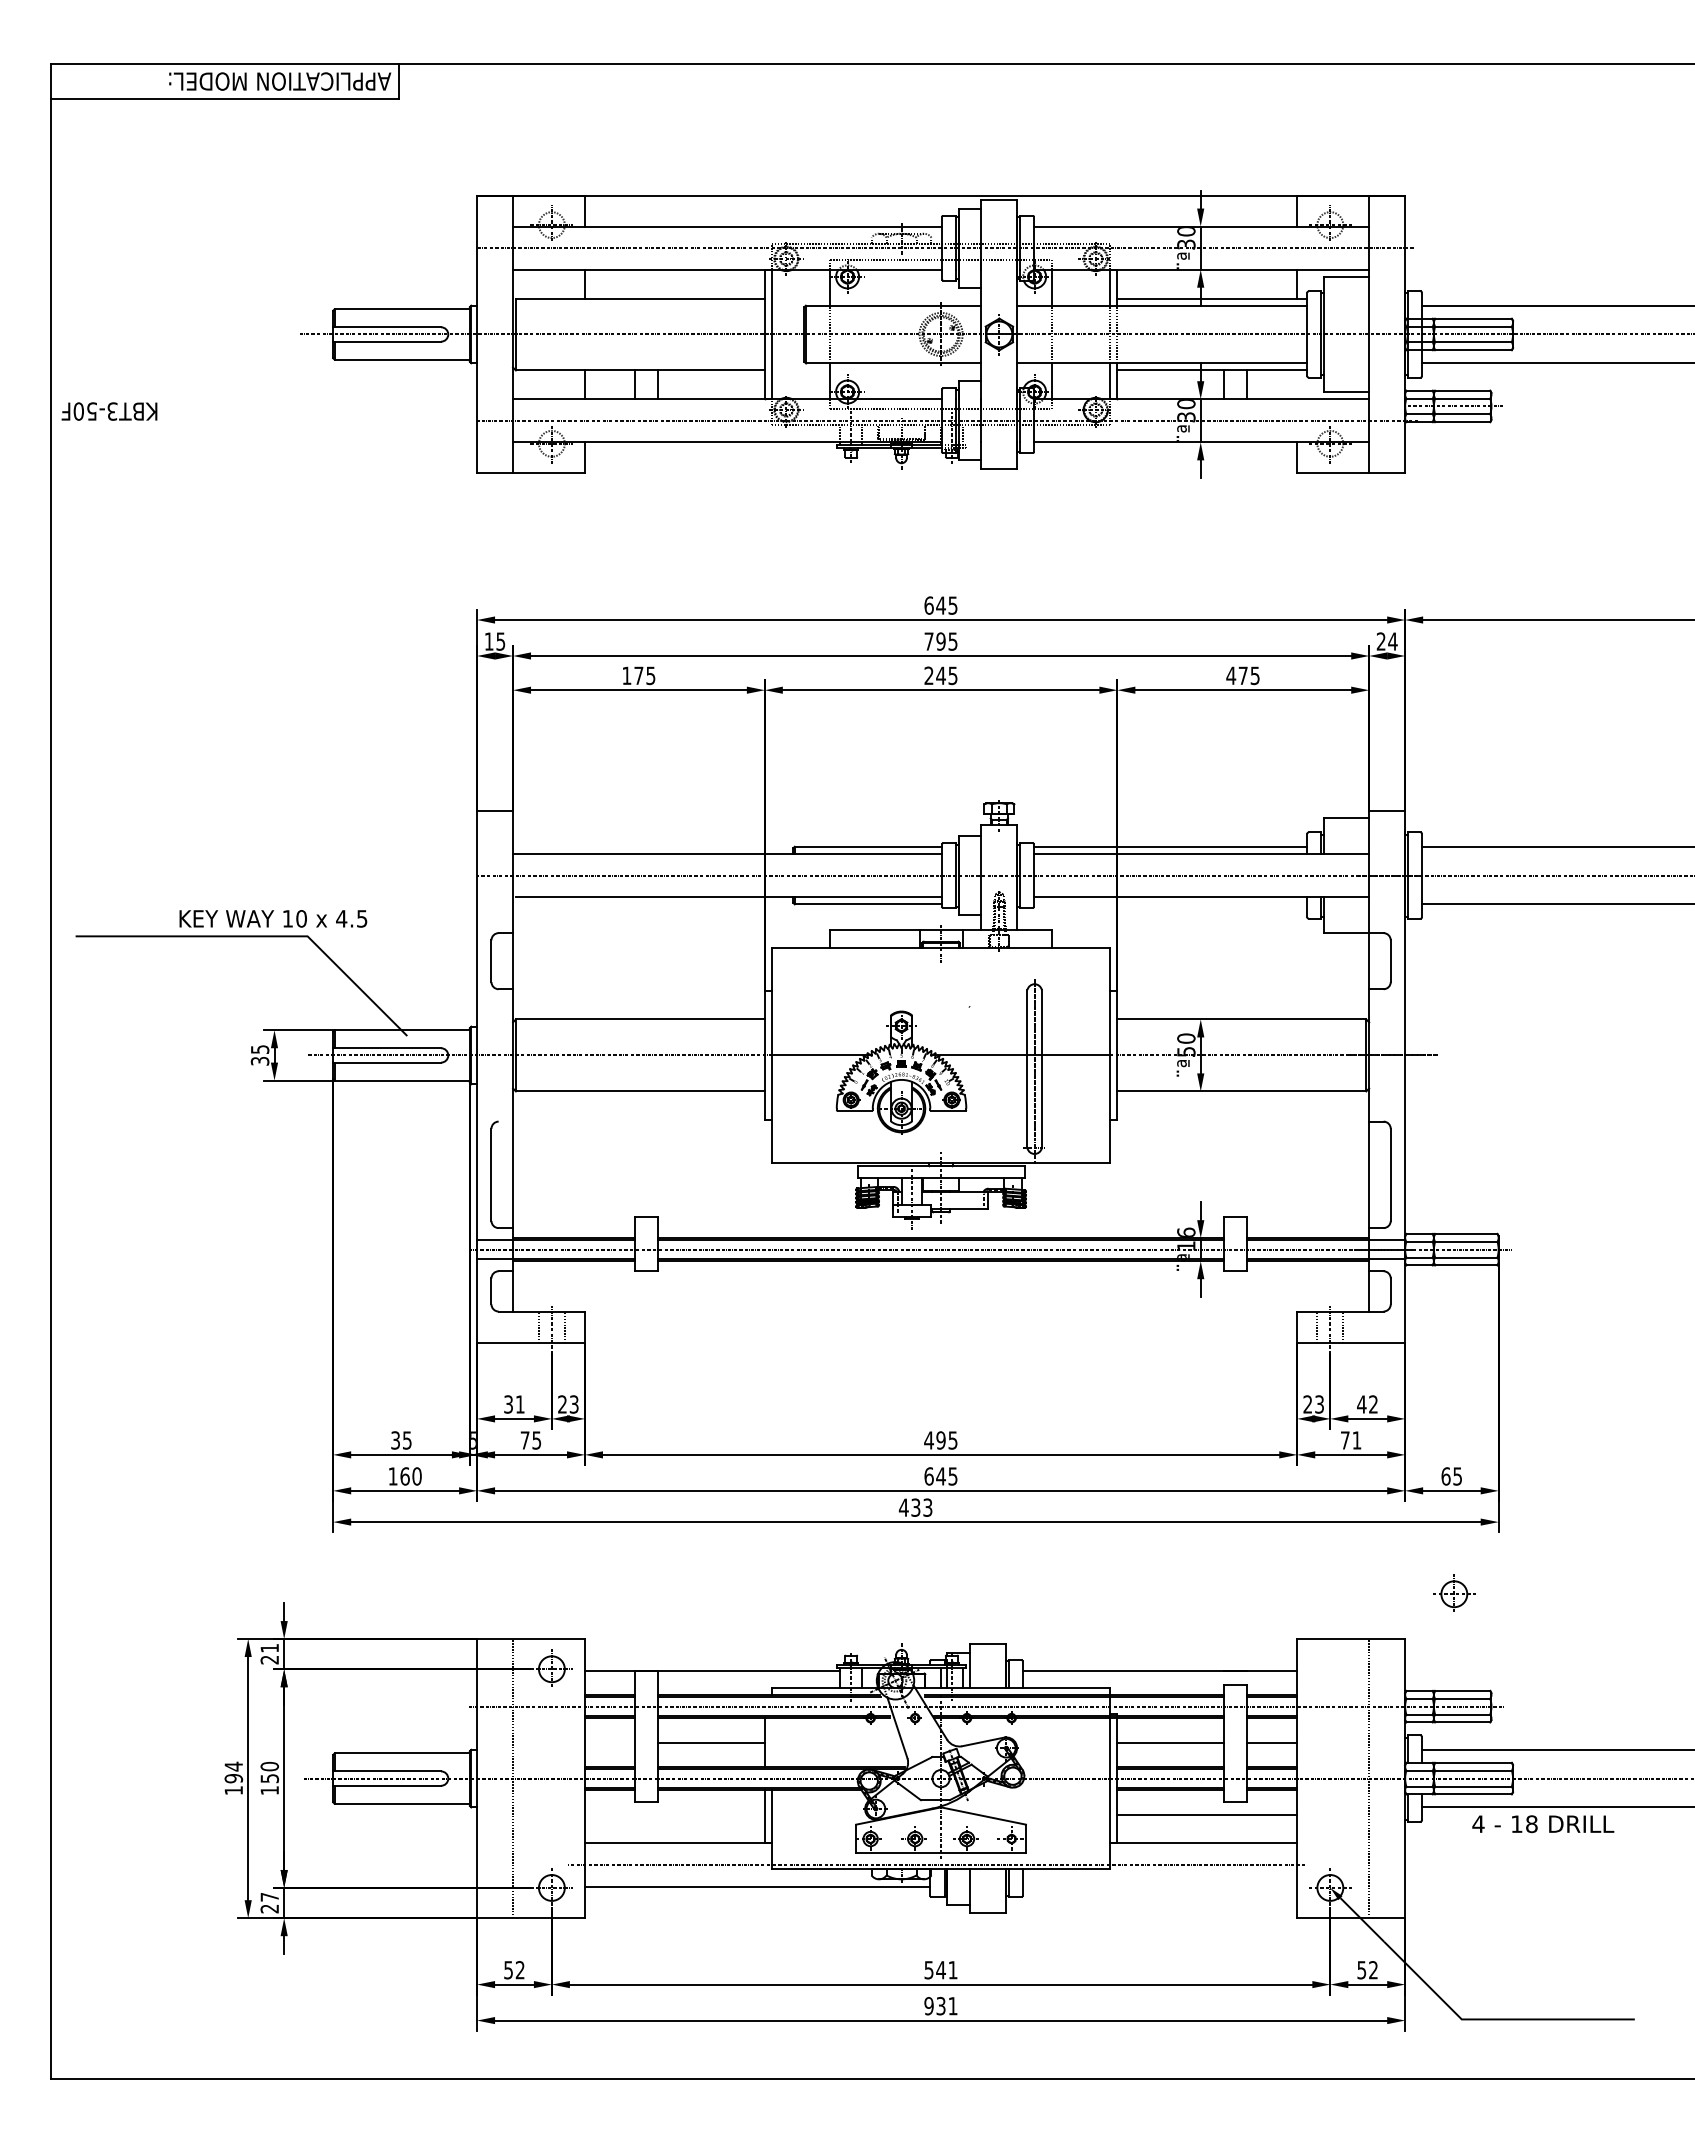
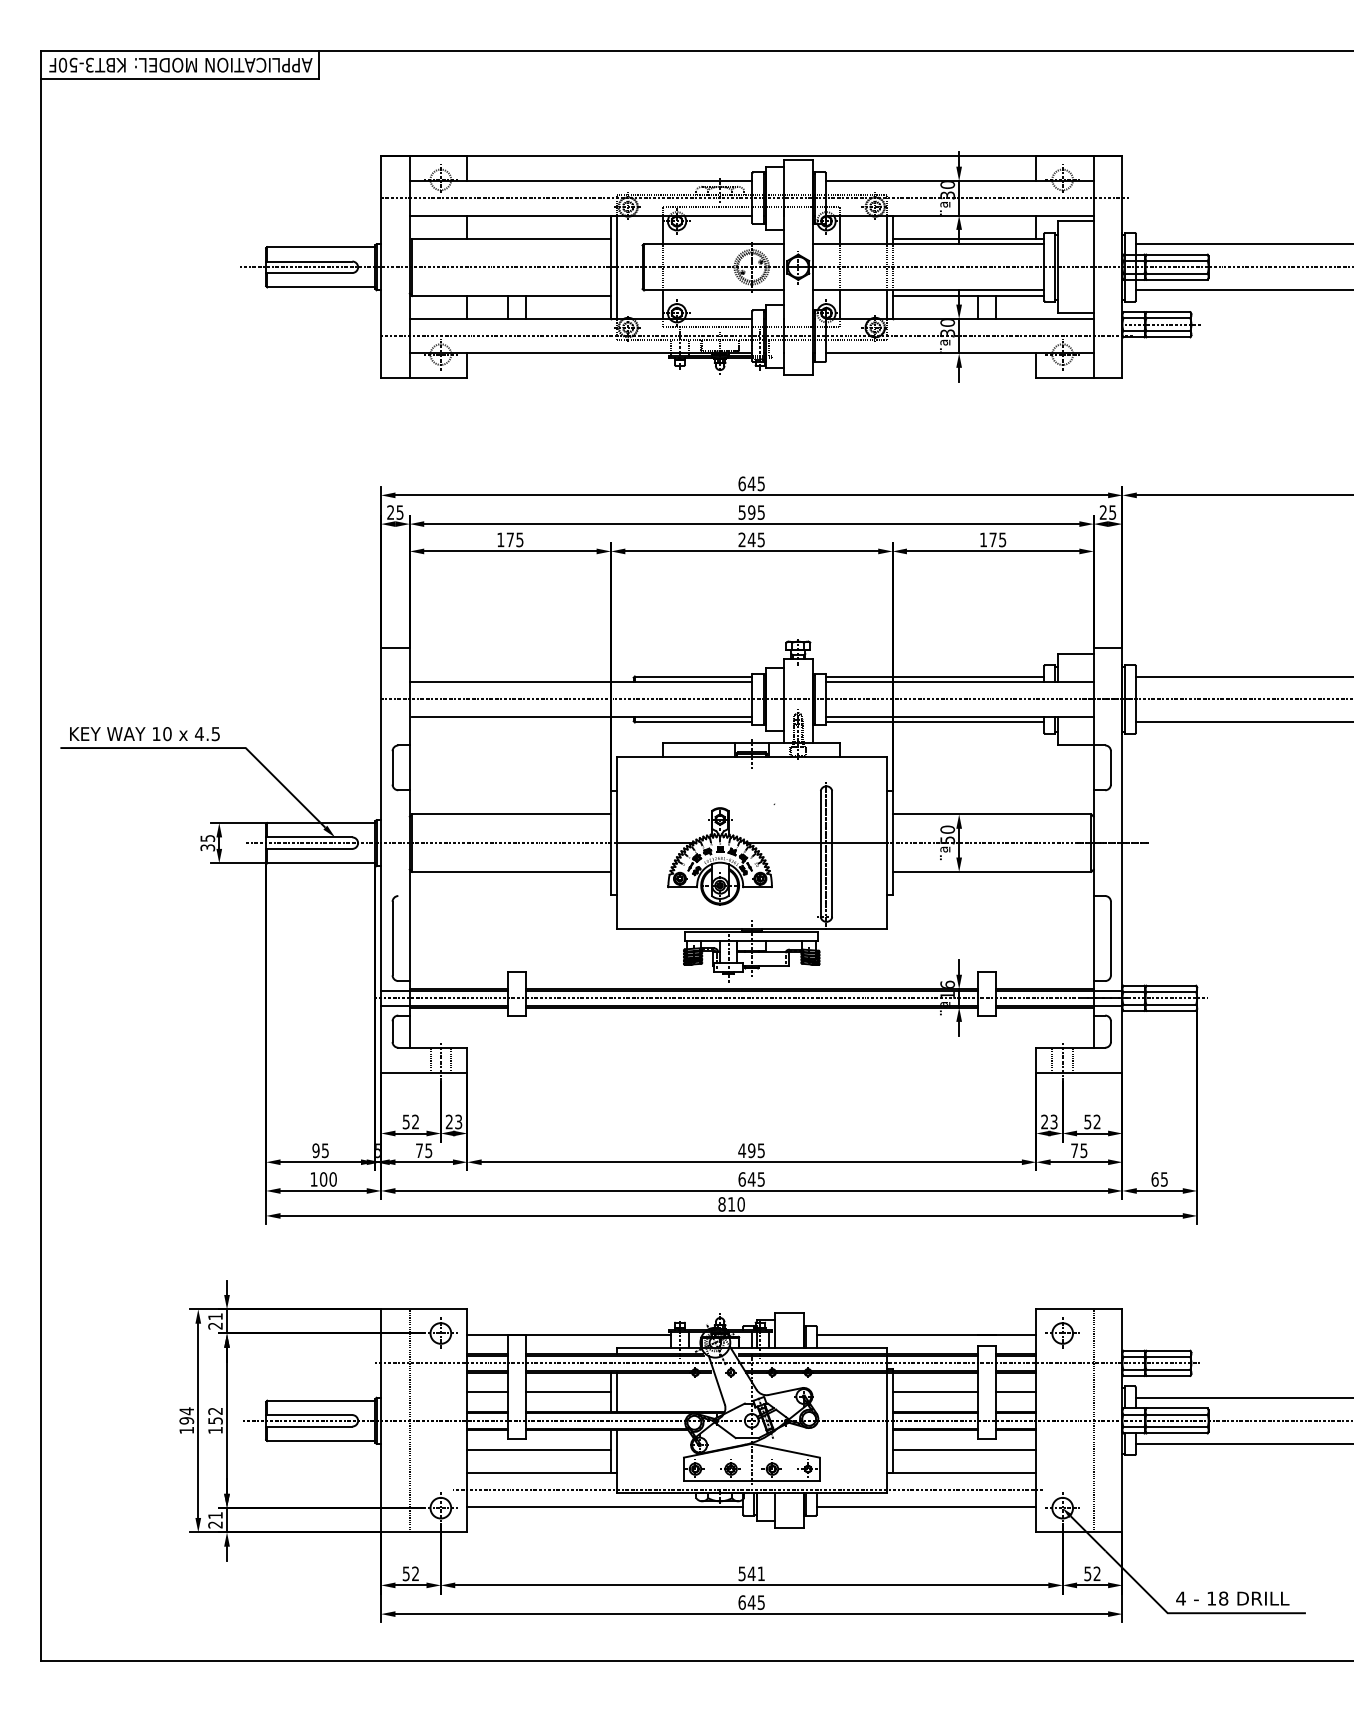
text: (109, 411) -> (87, 65), moved
text: (488, 641) -> (390, 512), 15 -> 25
text: (928, 641) -> (741, 512), 795 -> 595
text: (1392, 641) -> (1112, 512), 24 -> 25
text: (1231, 675) -> (983, 539), 475 -> 175
line: (1170, 904) -> (935, 722), added
text: (273, 918) -> (144, 733), moved
fill: (411, 1040) -> (328, 831), added
text: (514, 1404) -> (410, 1122), 31 -> 52
text: (1361, 1404) -> (1087, 1122), 42 -> 52
text: (395, 1440) -> (315, 1150), 35 -> 95
text: (1356, 1440) -> (1083, 1150), 71 -> 75
text: (404, 1476) -> (323, 1179), 160 -> 100
text: (915, 1507) -> (731, 1204), 433 -> 810
part: (1454, 1592) -> (1062, 1332), moved
line: (609, 1742) -> (486, 1391), added
line: (772, 1742) -> (617, 1391), added
text: (269, 1766) -> (215, 1411), 150 -> 152
line: (674, 1814) -> (538, 1449), added
text: (1543, 1824) -> (1232, 1598), moved
line: (1159, 1886) -> (926, 1507), added
text: (269, 1897) -> (215, 1515), 27 -> 21
text: (940, 2005) -> (751, 1602), 931 -> 645

